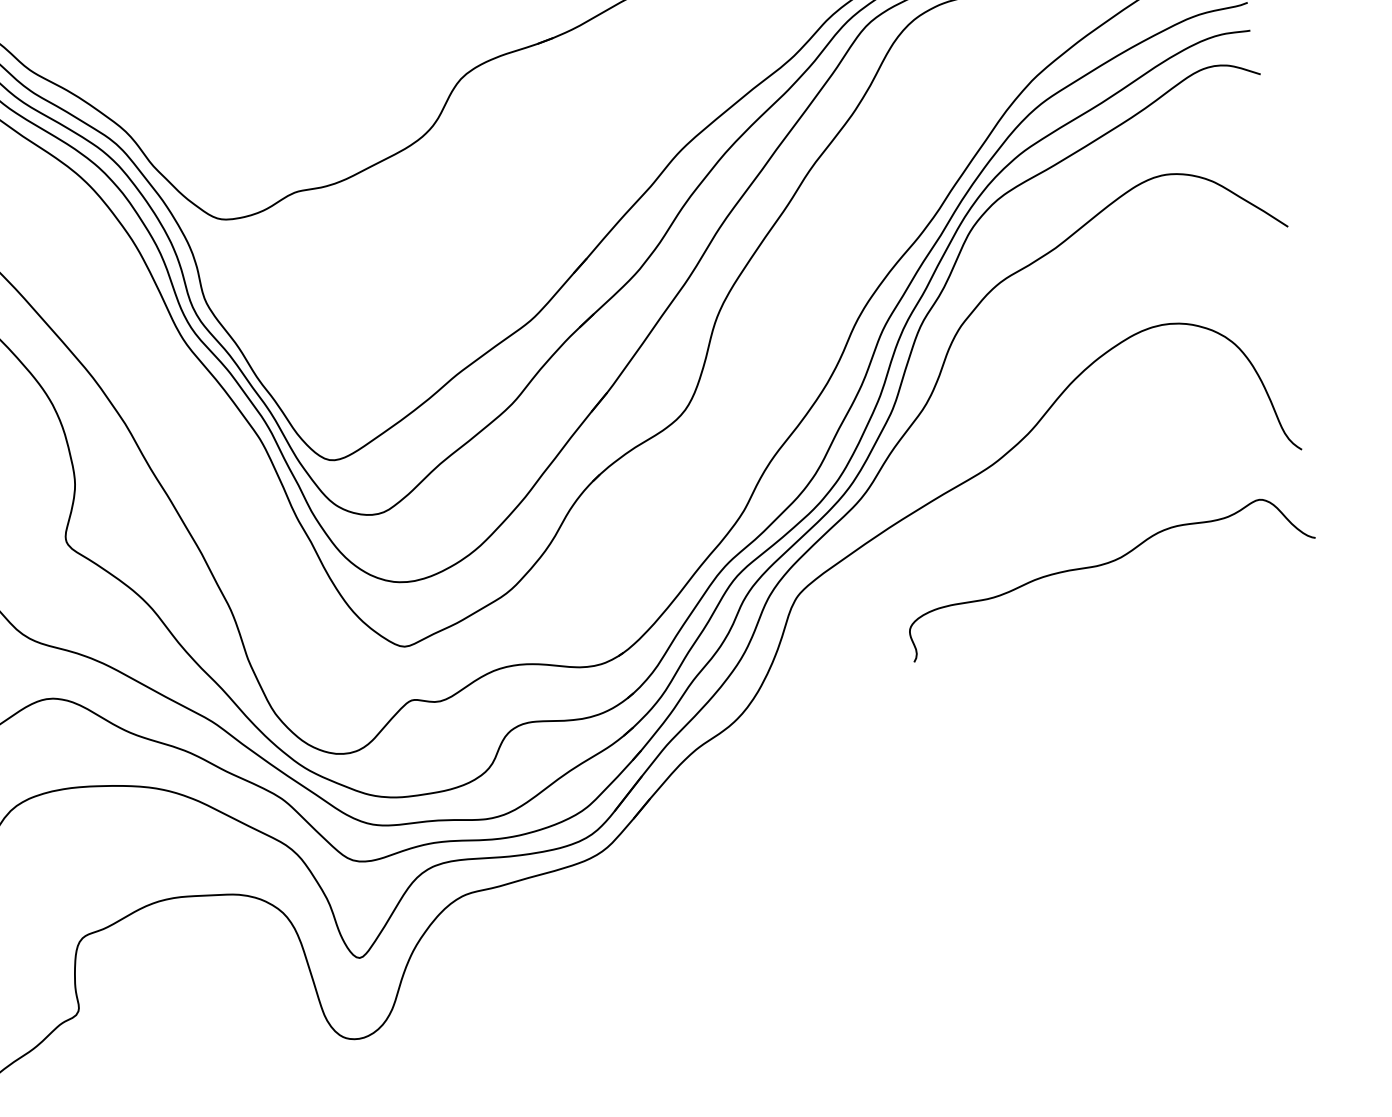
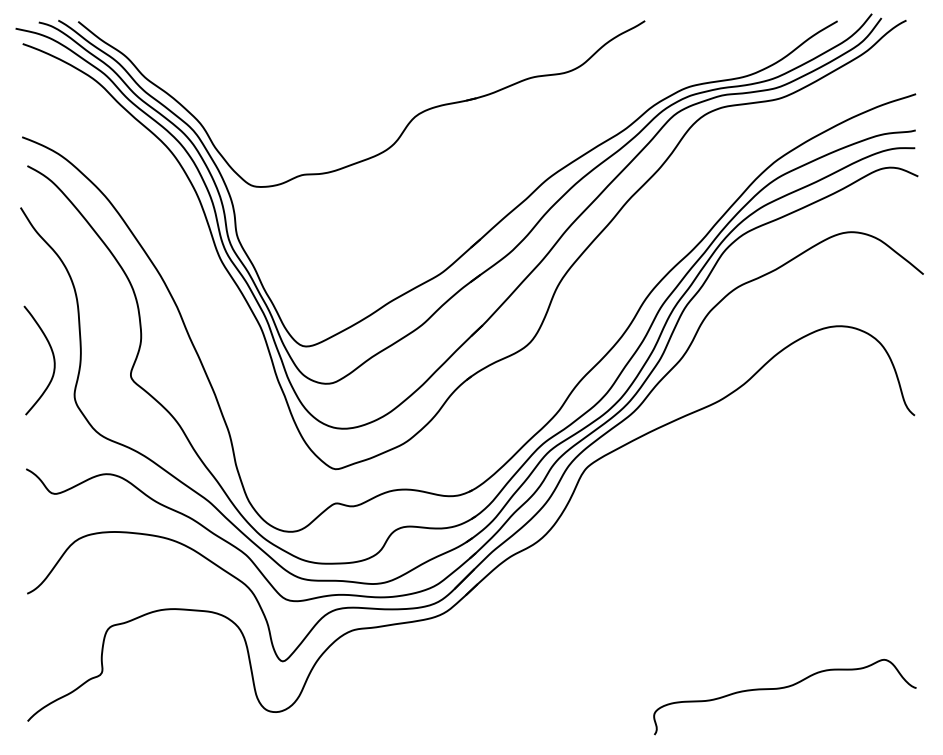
curve: (1108, 564) -> (784, 688), moved

